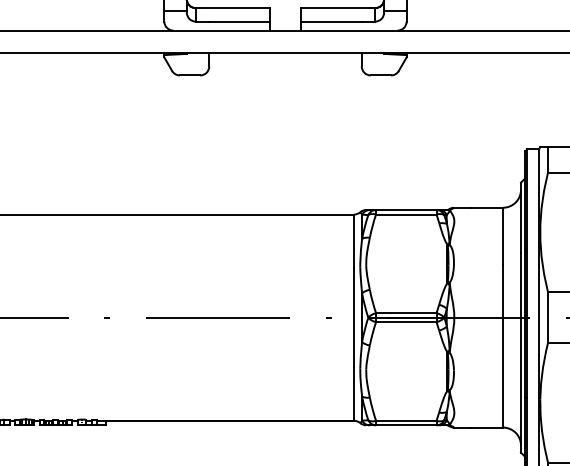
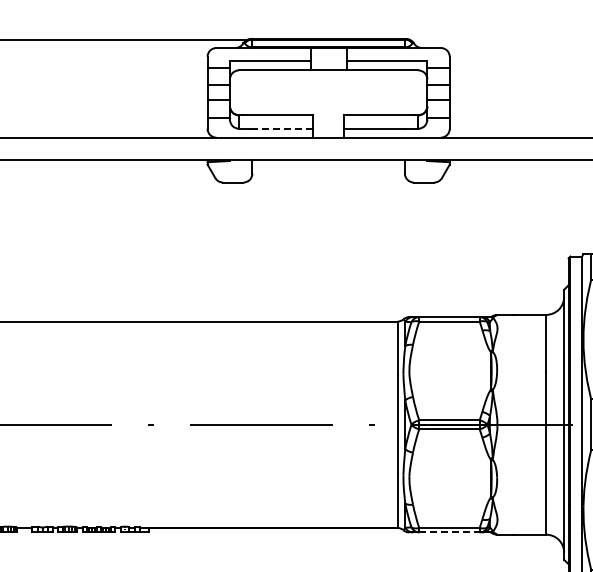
line: (239, 21) -> (282, 128), solid -> dashed
line: (406, 425) -> (449, 532), solid -> dashed

